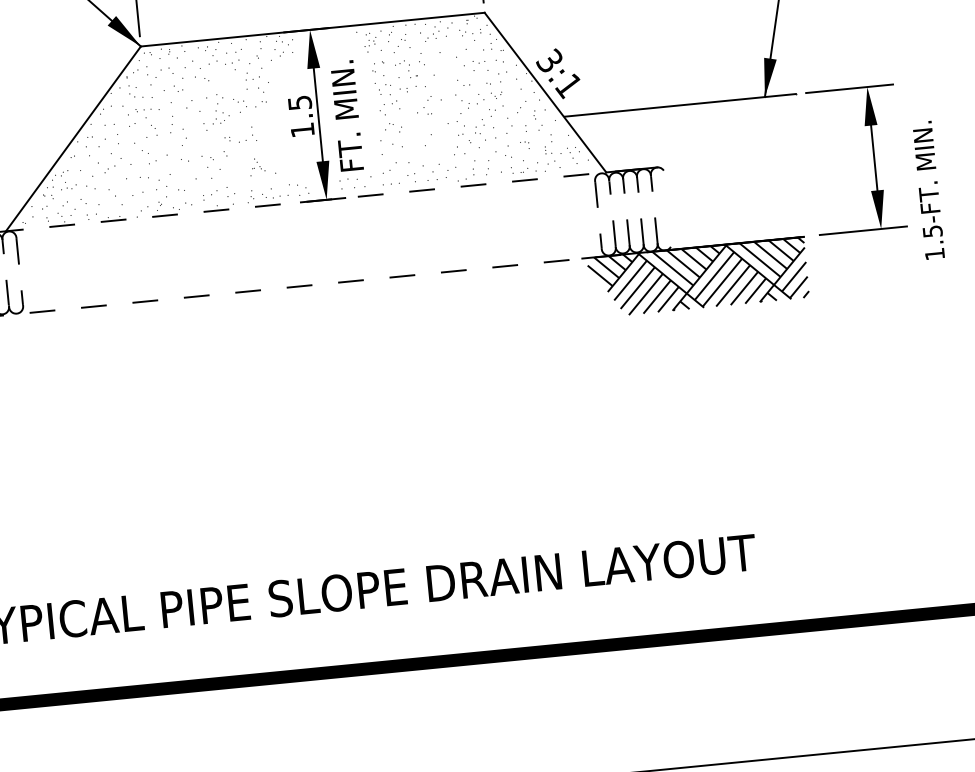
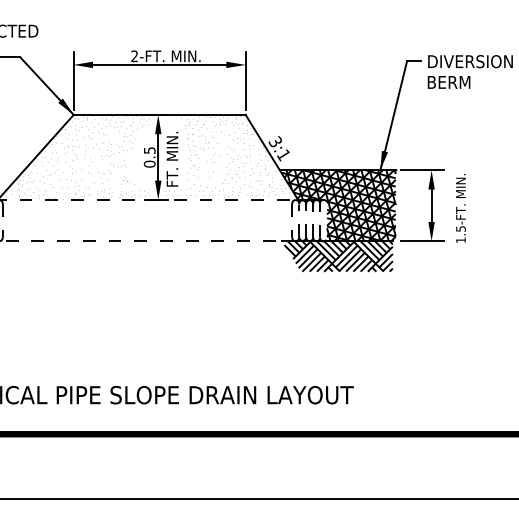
text: (301, 128) -> (149, 163), 1.5 -> 0.5
hatch: (686, 175) -> (337, 205), added
text: (927, 190) -> (460, 208), moved

